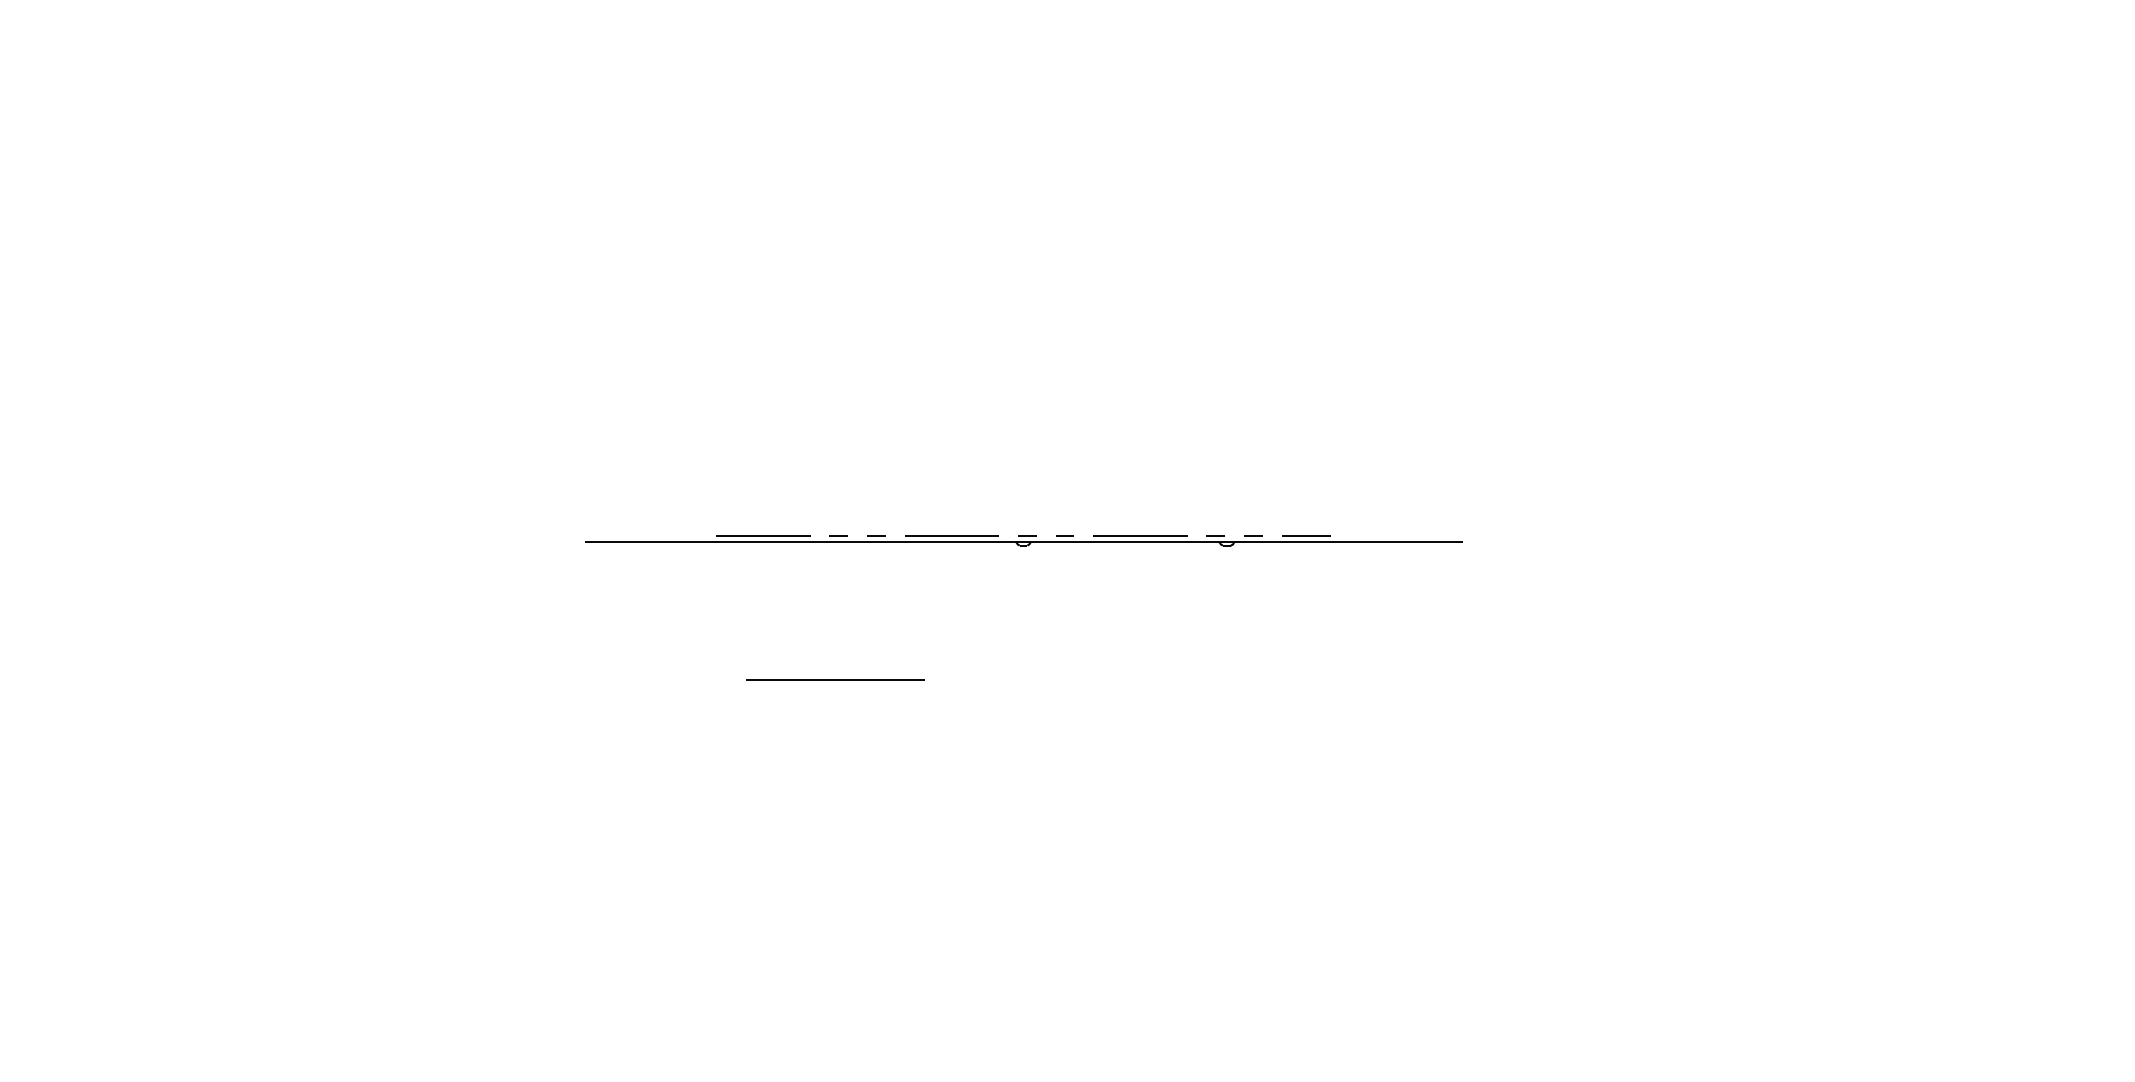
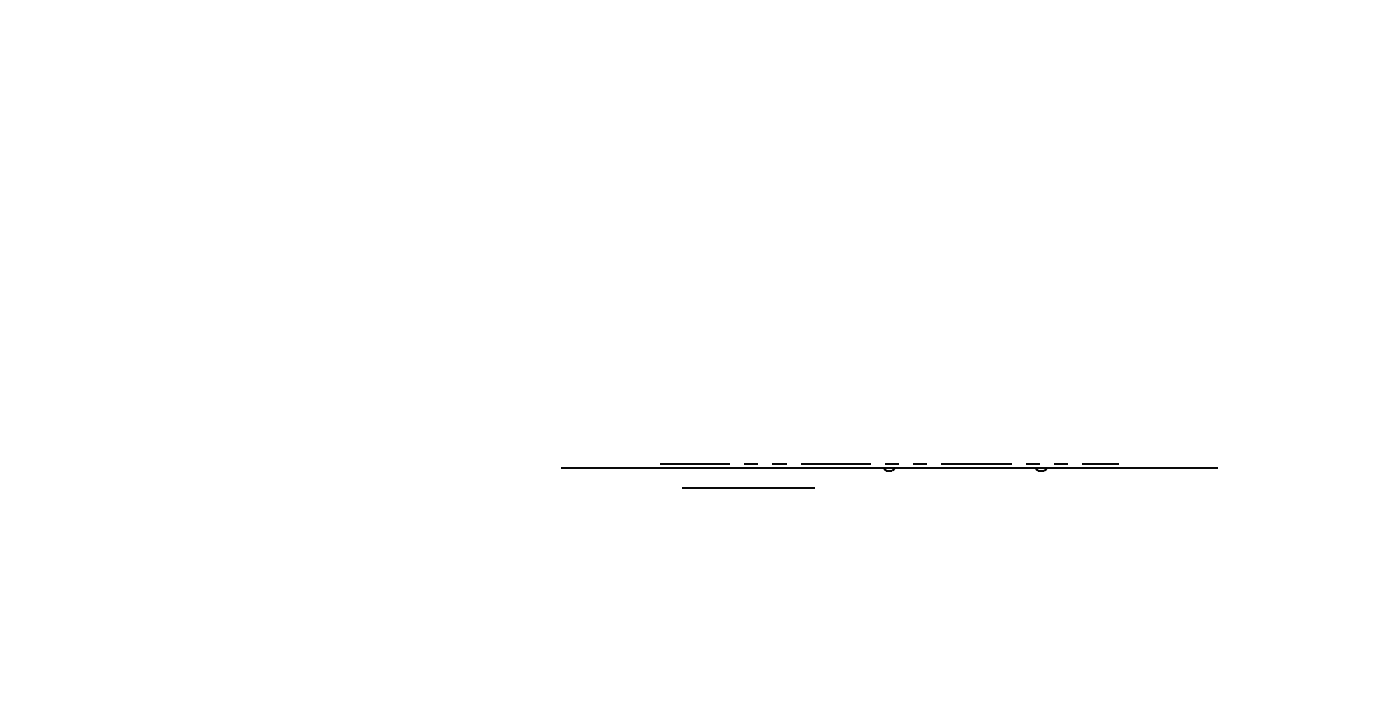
line: (835, 679) -> (748, 487), moved

